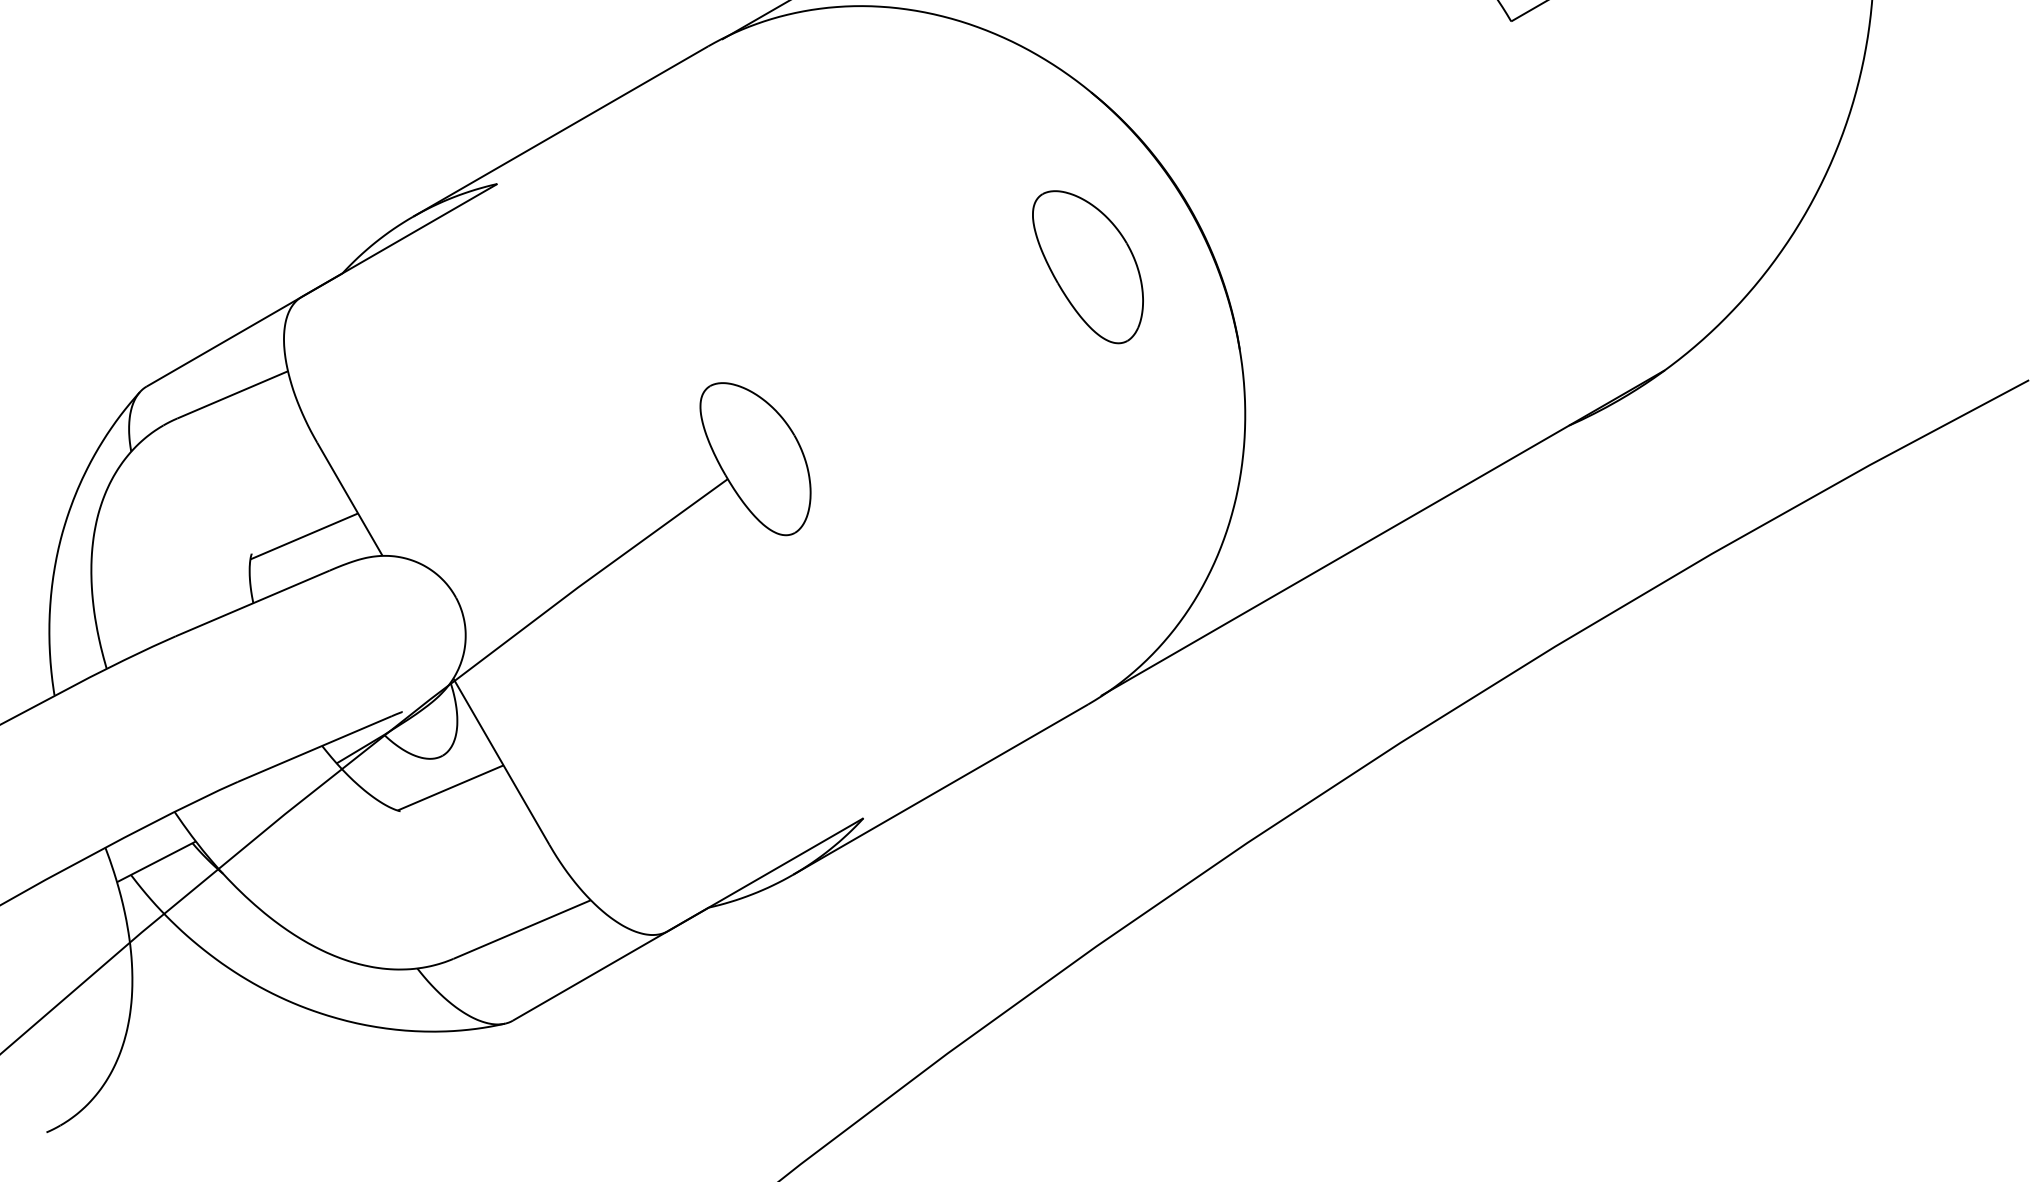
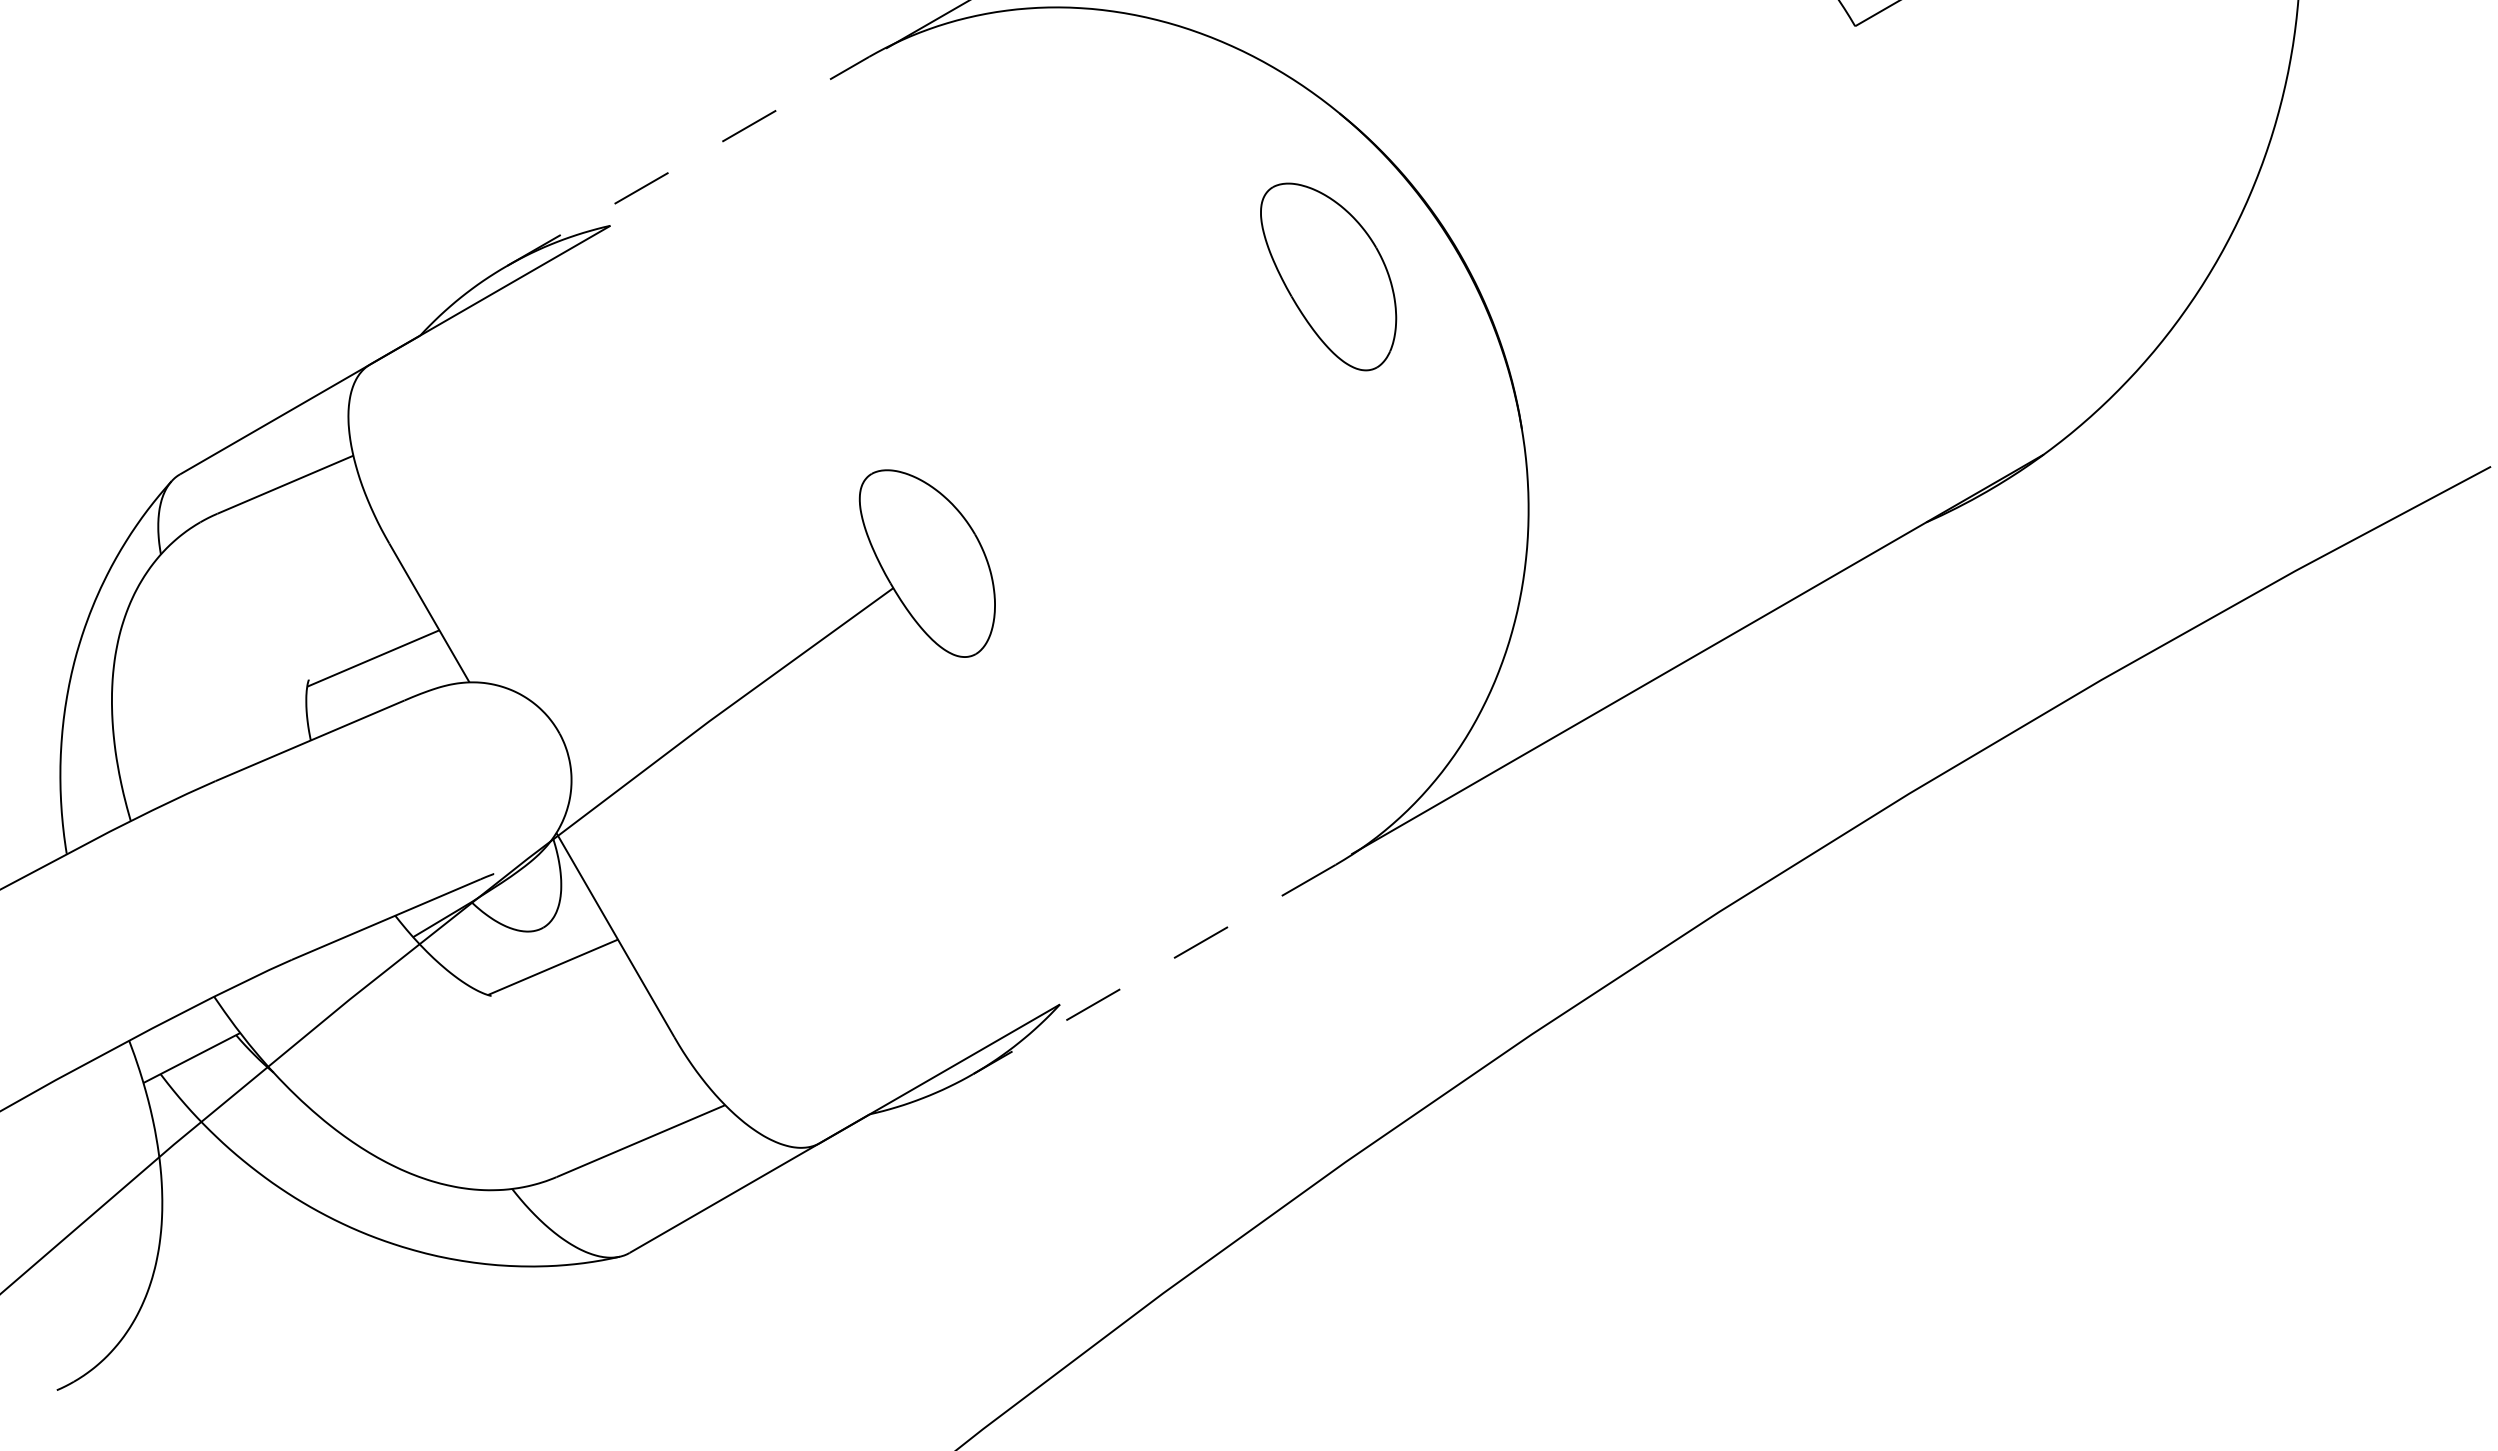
line: (560, 131) -> (688, 161), solid -> dashed
part: (1087, 266) -> (1328, 276), moved
line: (940, 789) -> (1154, 969), solid -> dashed

